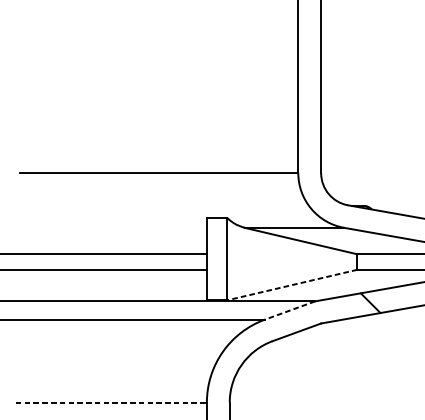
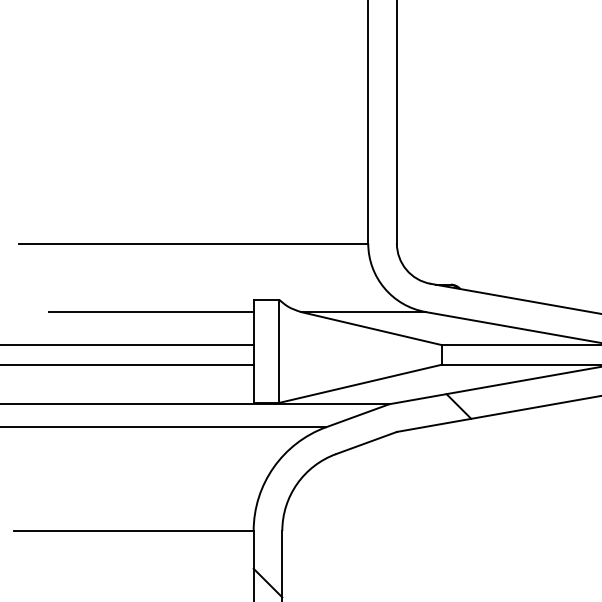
line: (125, 228) -> (151, 312), added
line: (292, 284) -> (360, 383), dashed -> solid
line: (289, 310) -> (357, 415), dashed -> solid
line: (111, 402) -> (133, 530), dashed -> solid

